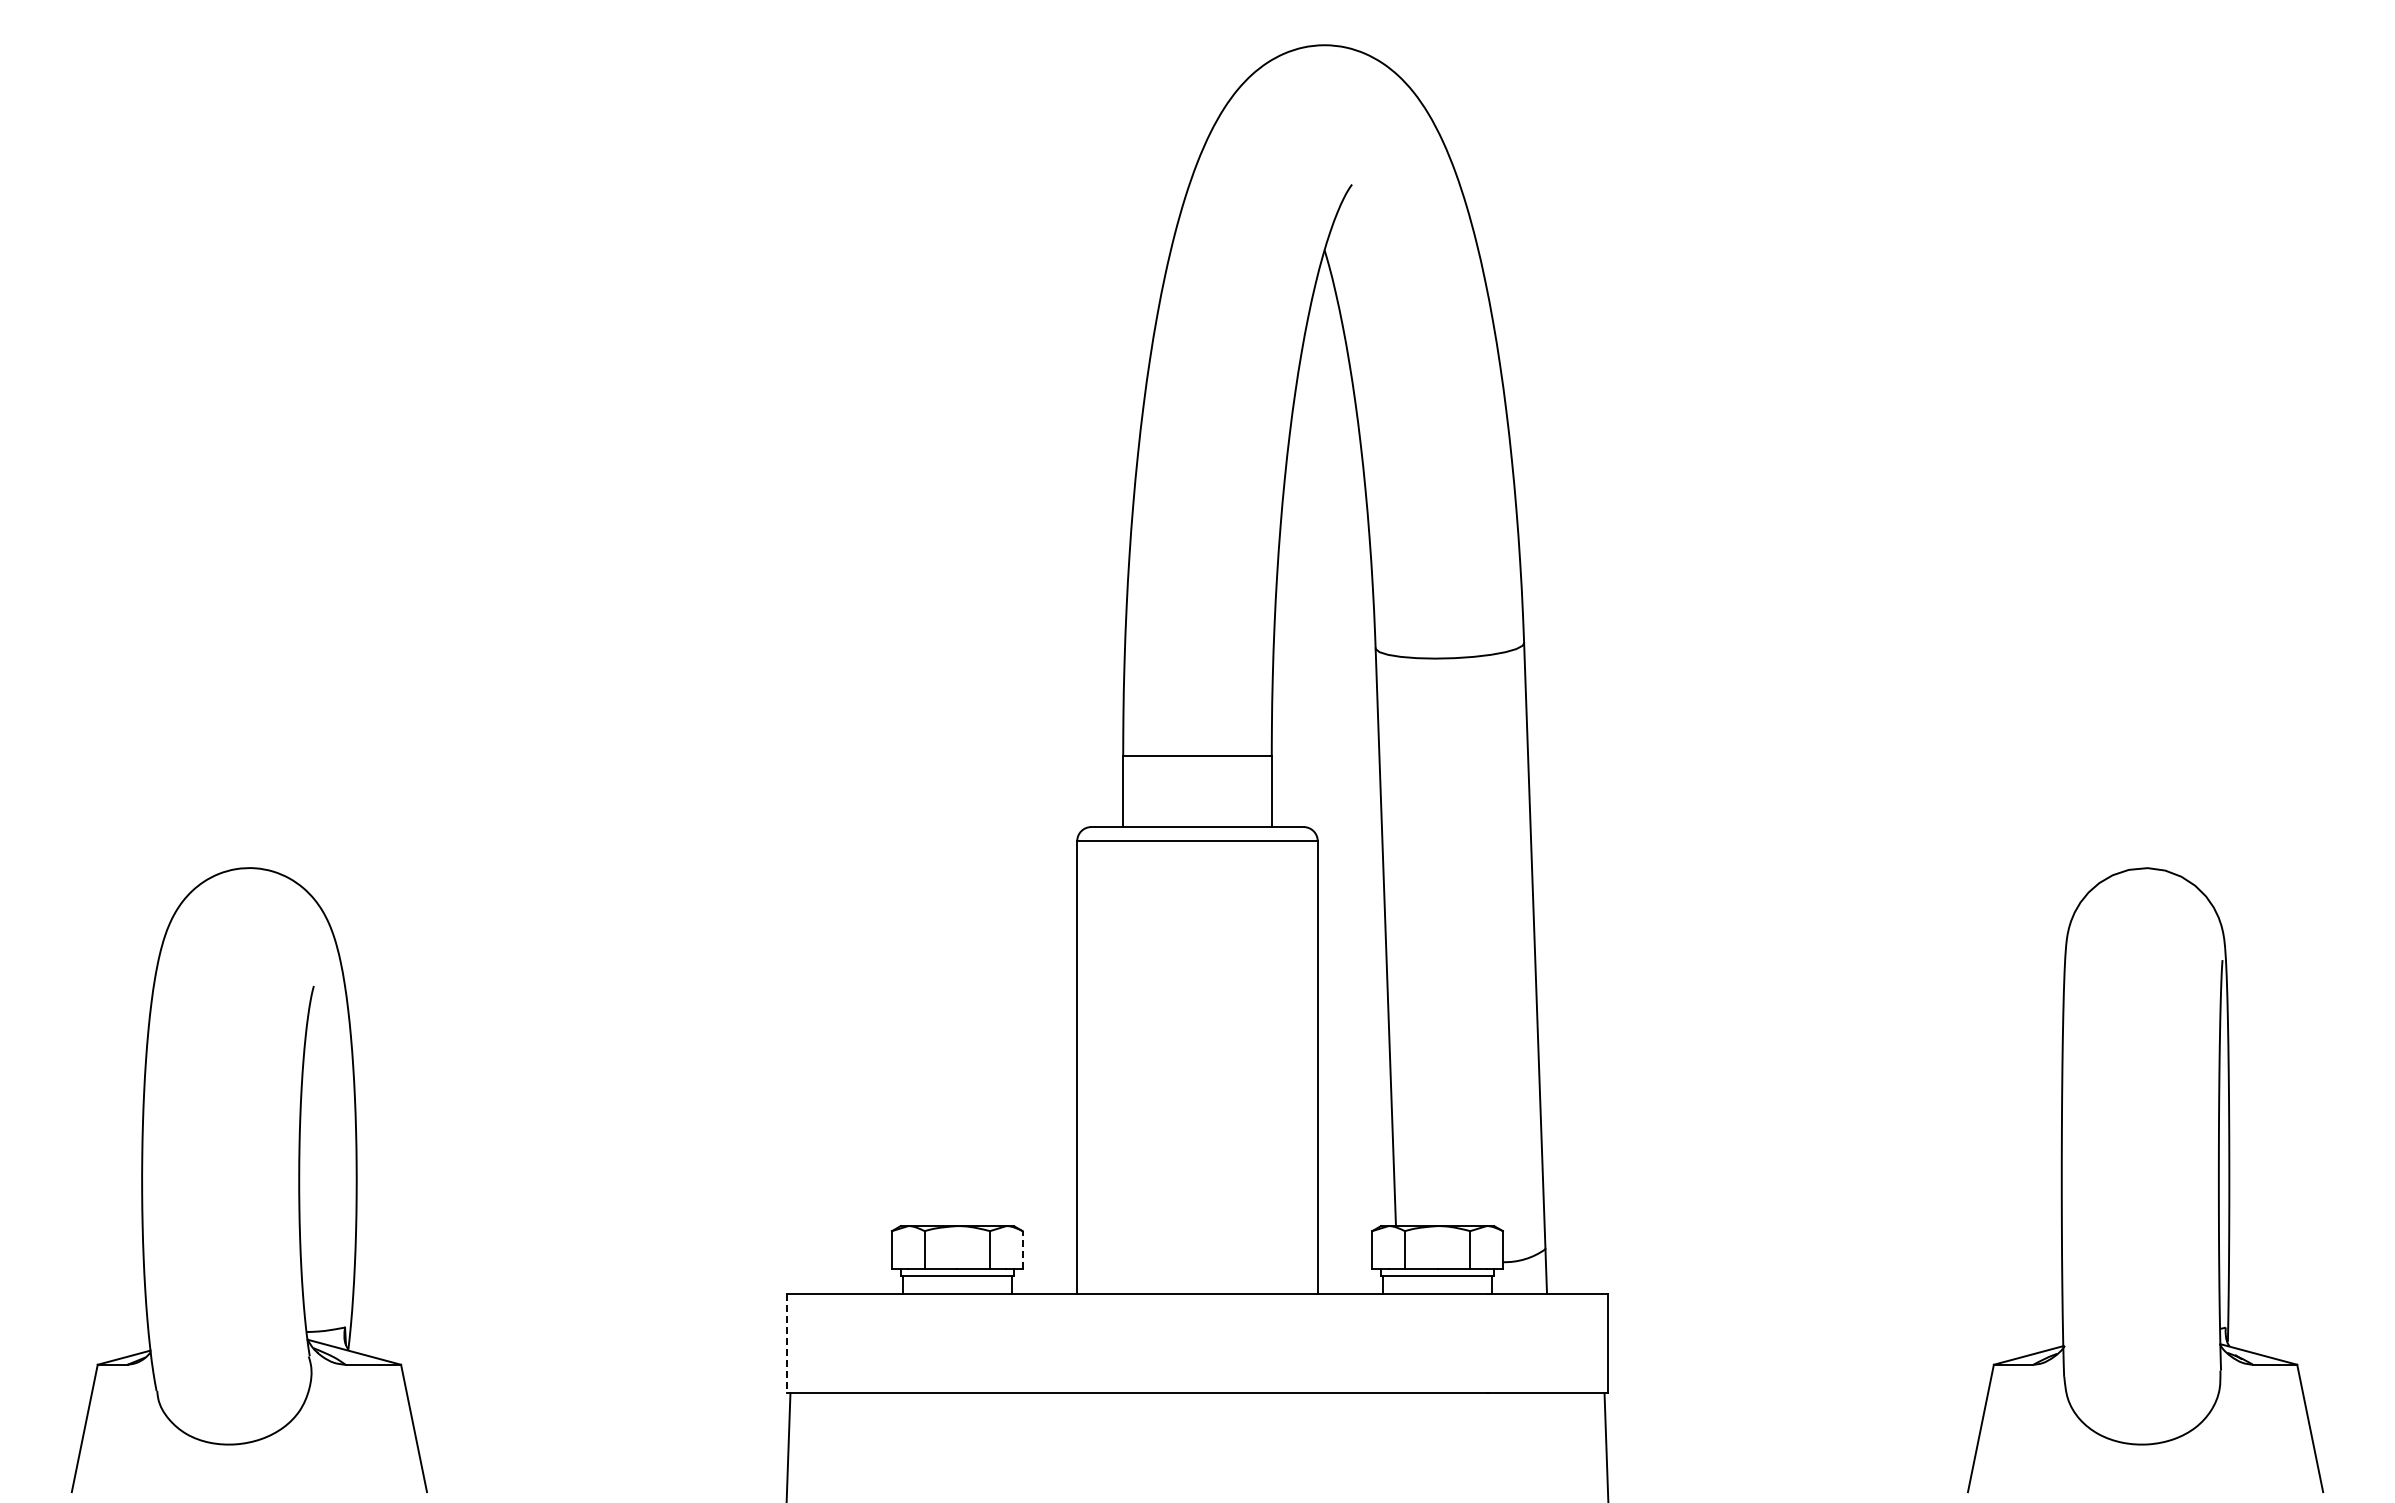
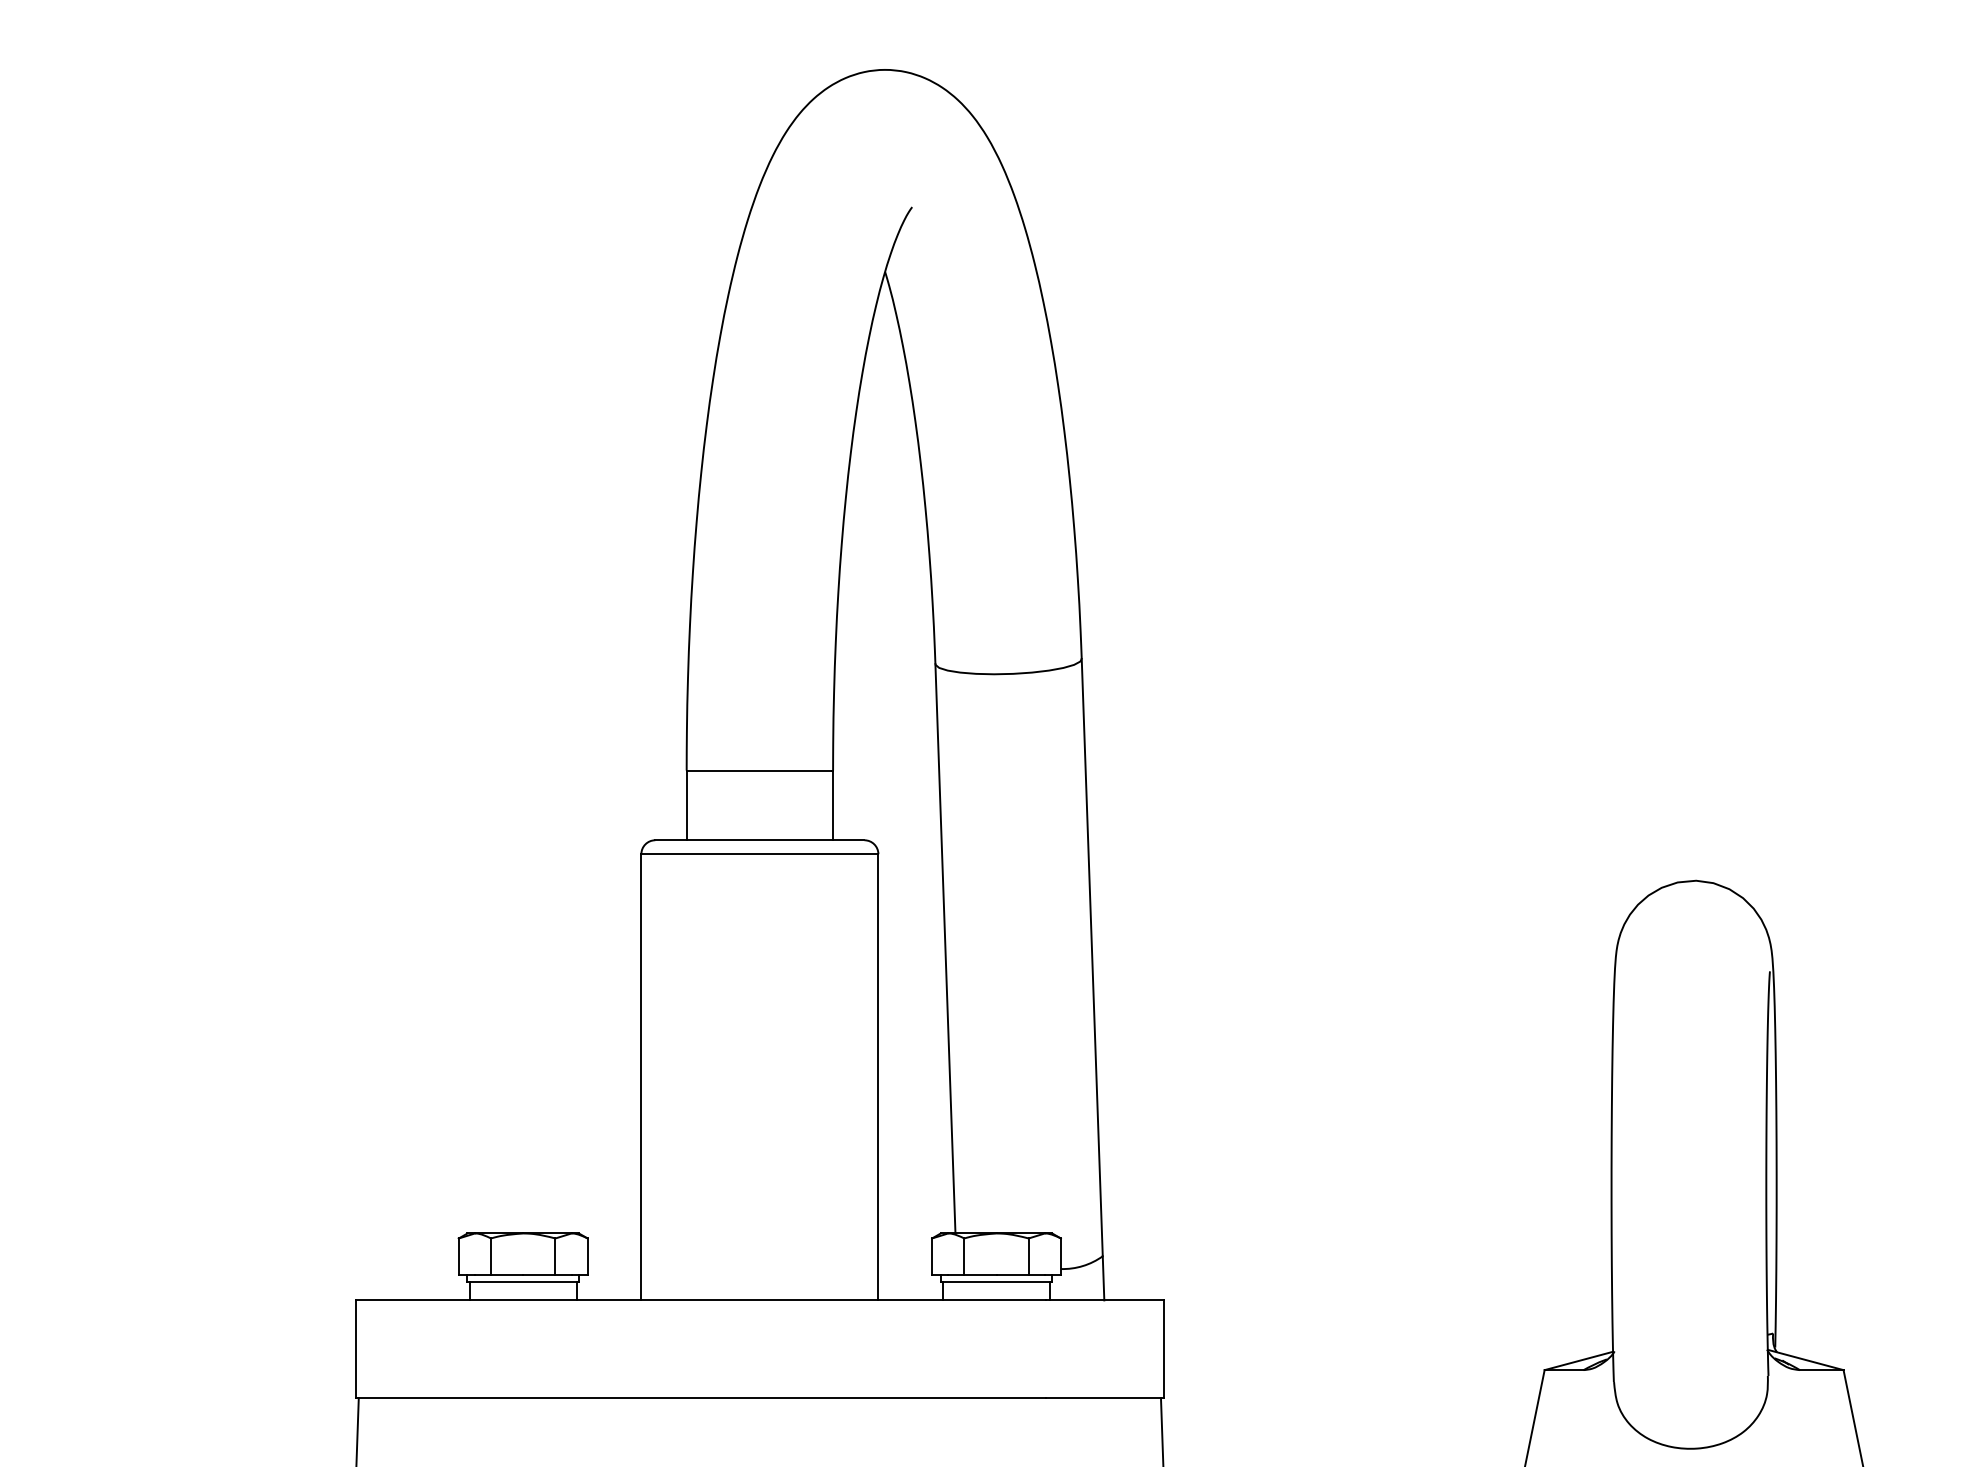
line: (1022, 1249) -> (587, 1256), dashed -> solid
line: (787, 1343) -> (355, 1349), dashed -> solid

